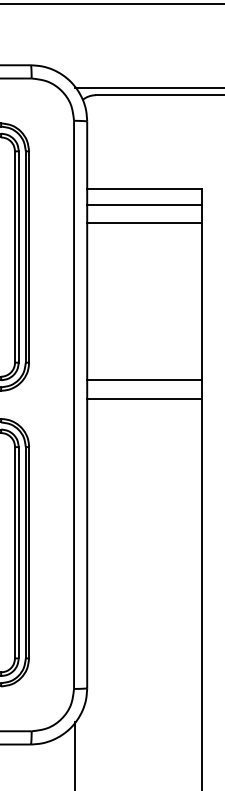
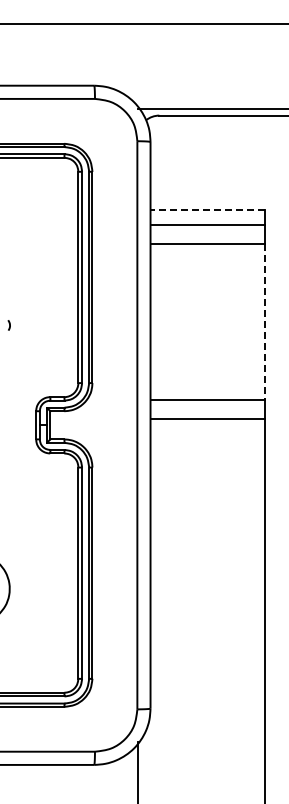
line: (144, 189) -> (207, 209), solid -> dashed
line: (201, 302) -> (264, 322), solid -> dashed

